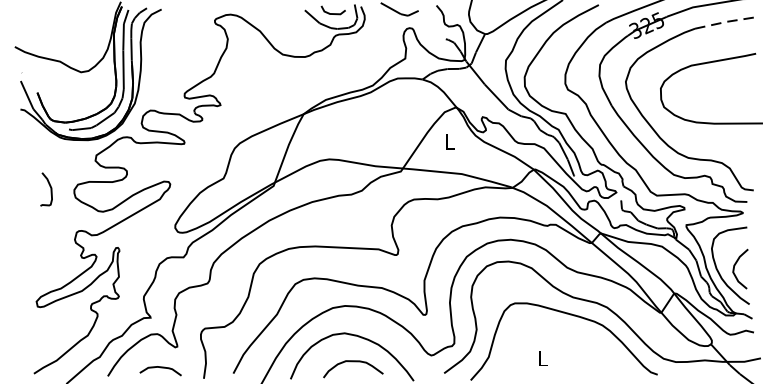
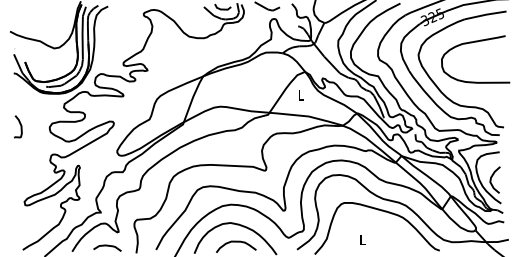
line: (727, 21) -> (486, 14), dashed -> solid
curve: (49, 189) -> (20, 126), moved

